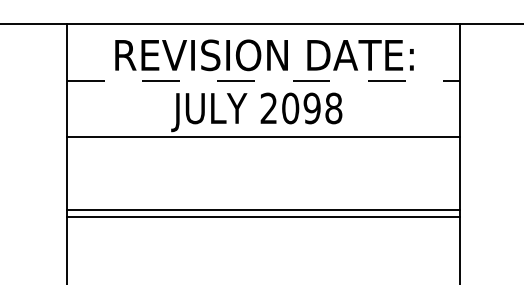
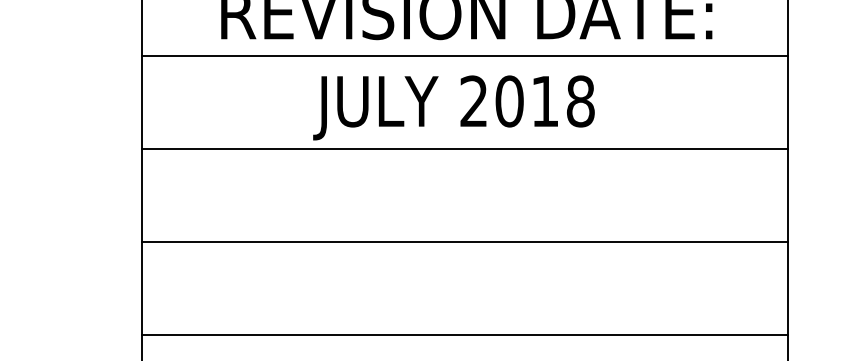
line: (263, 80) -> (465, 55), dashed -> solid
text: (311, 108) -> (544, 101), 2098 -> 2018
line: (262, 210) -> (463, 335), moved
line: (262, 216) -> (463, 241), moved

